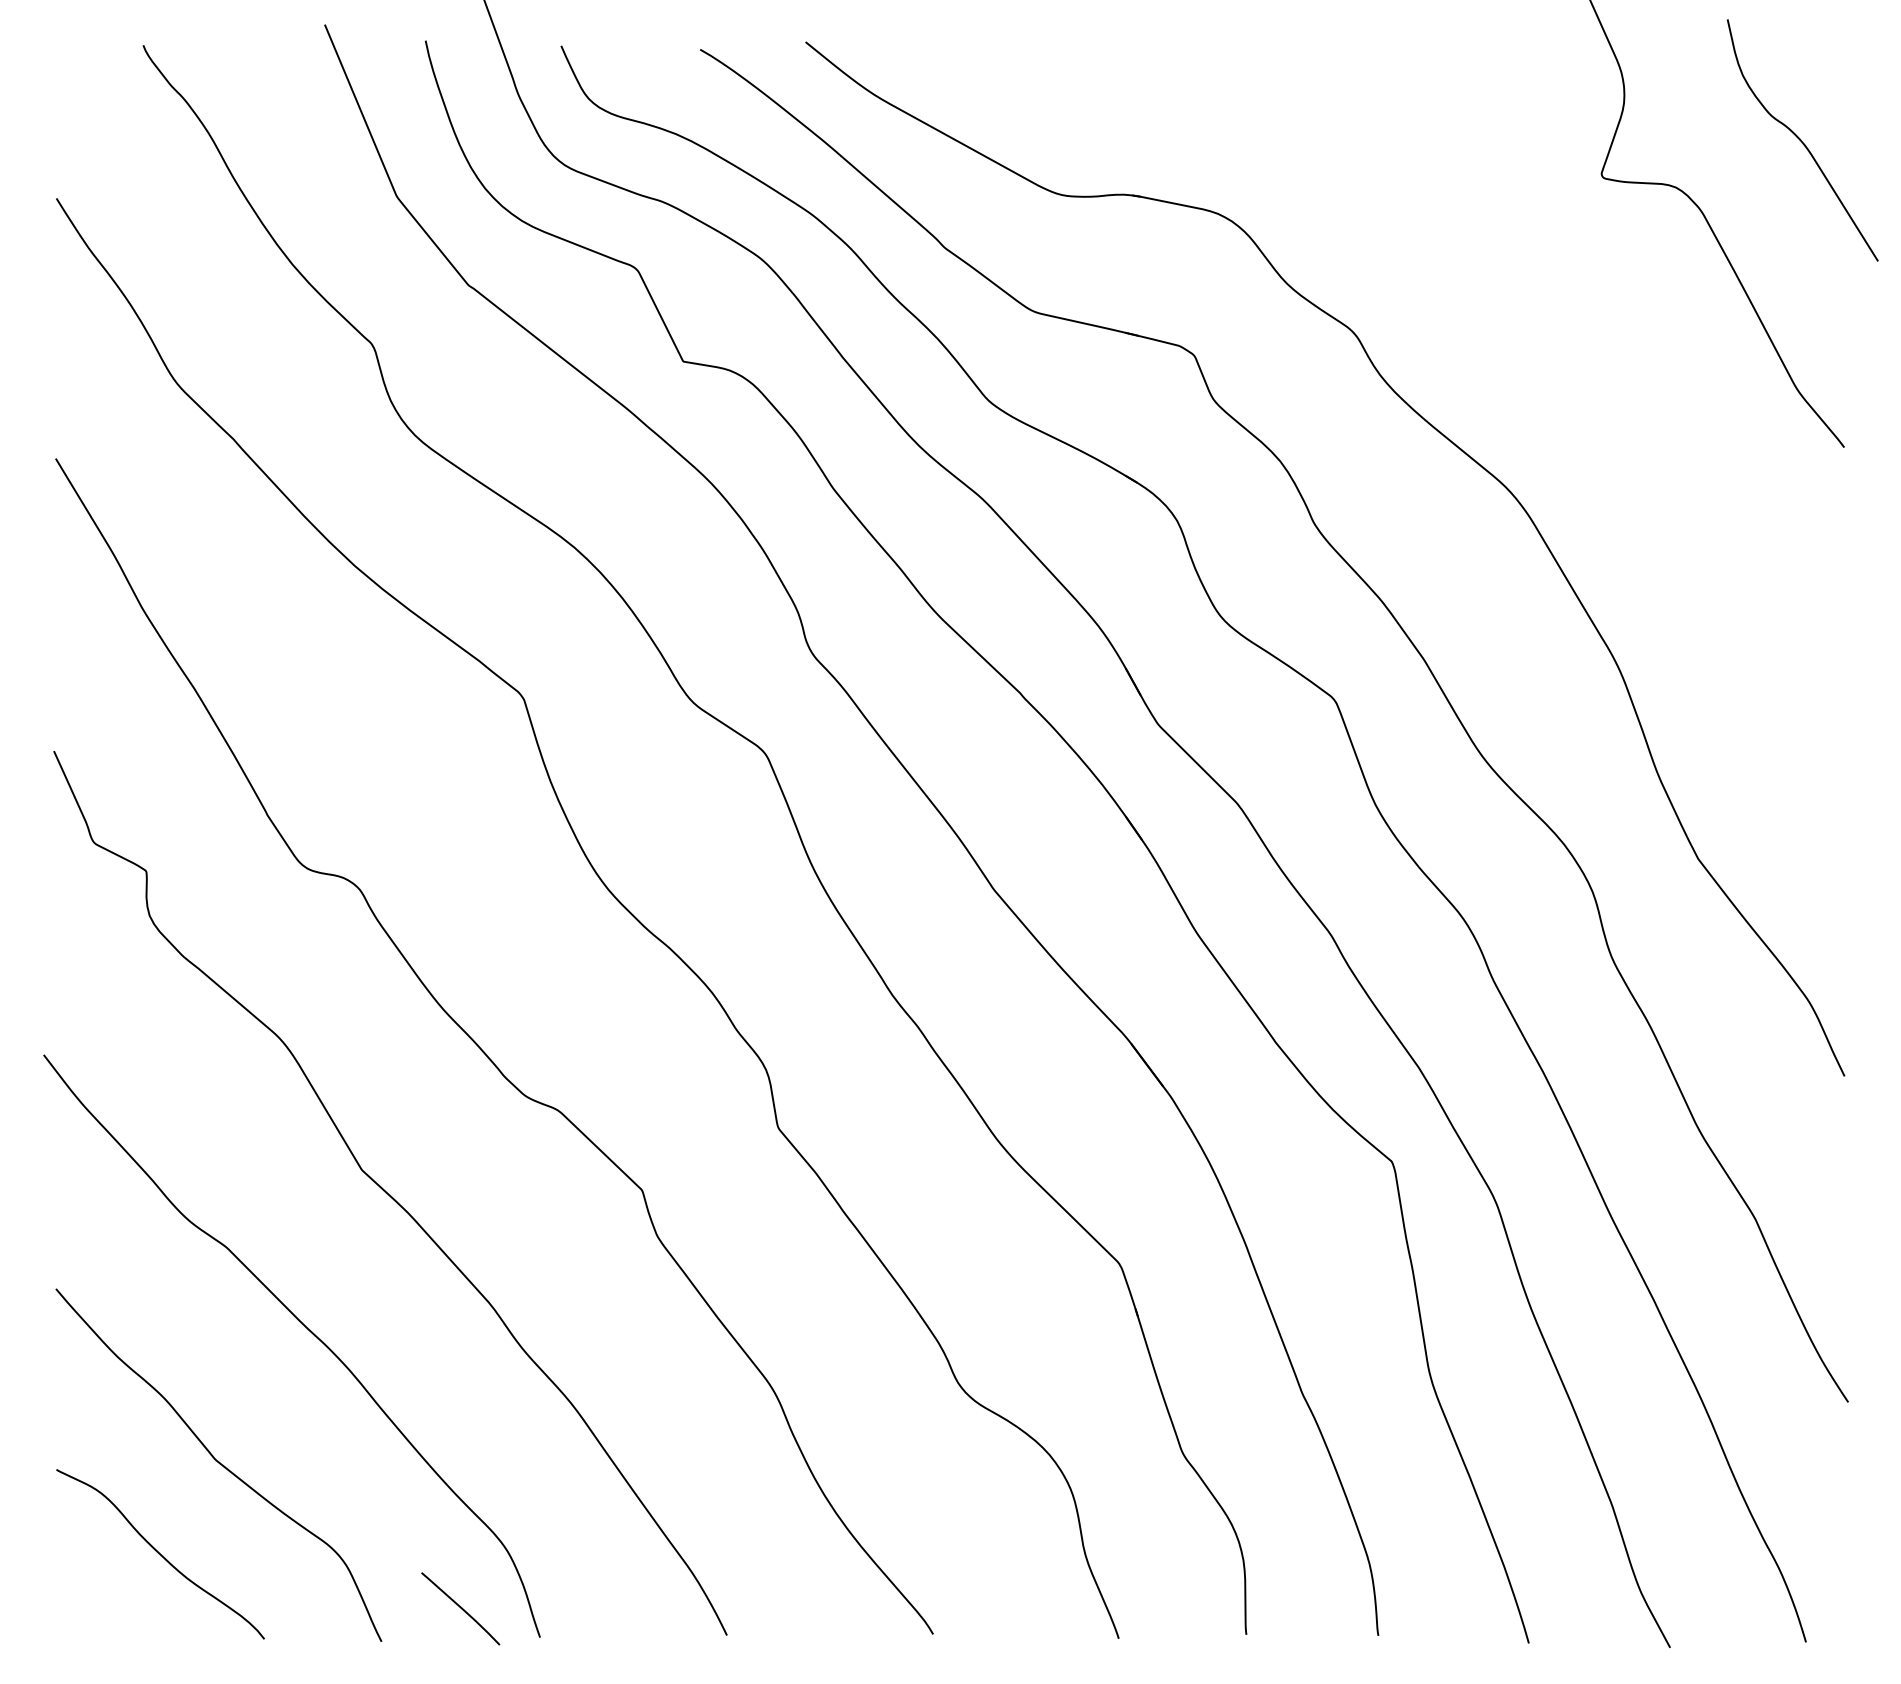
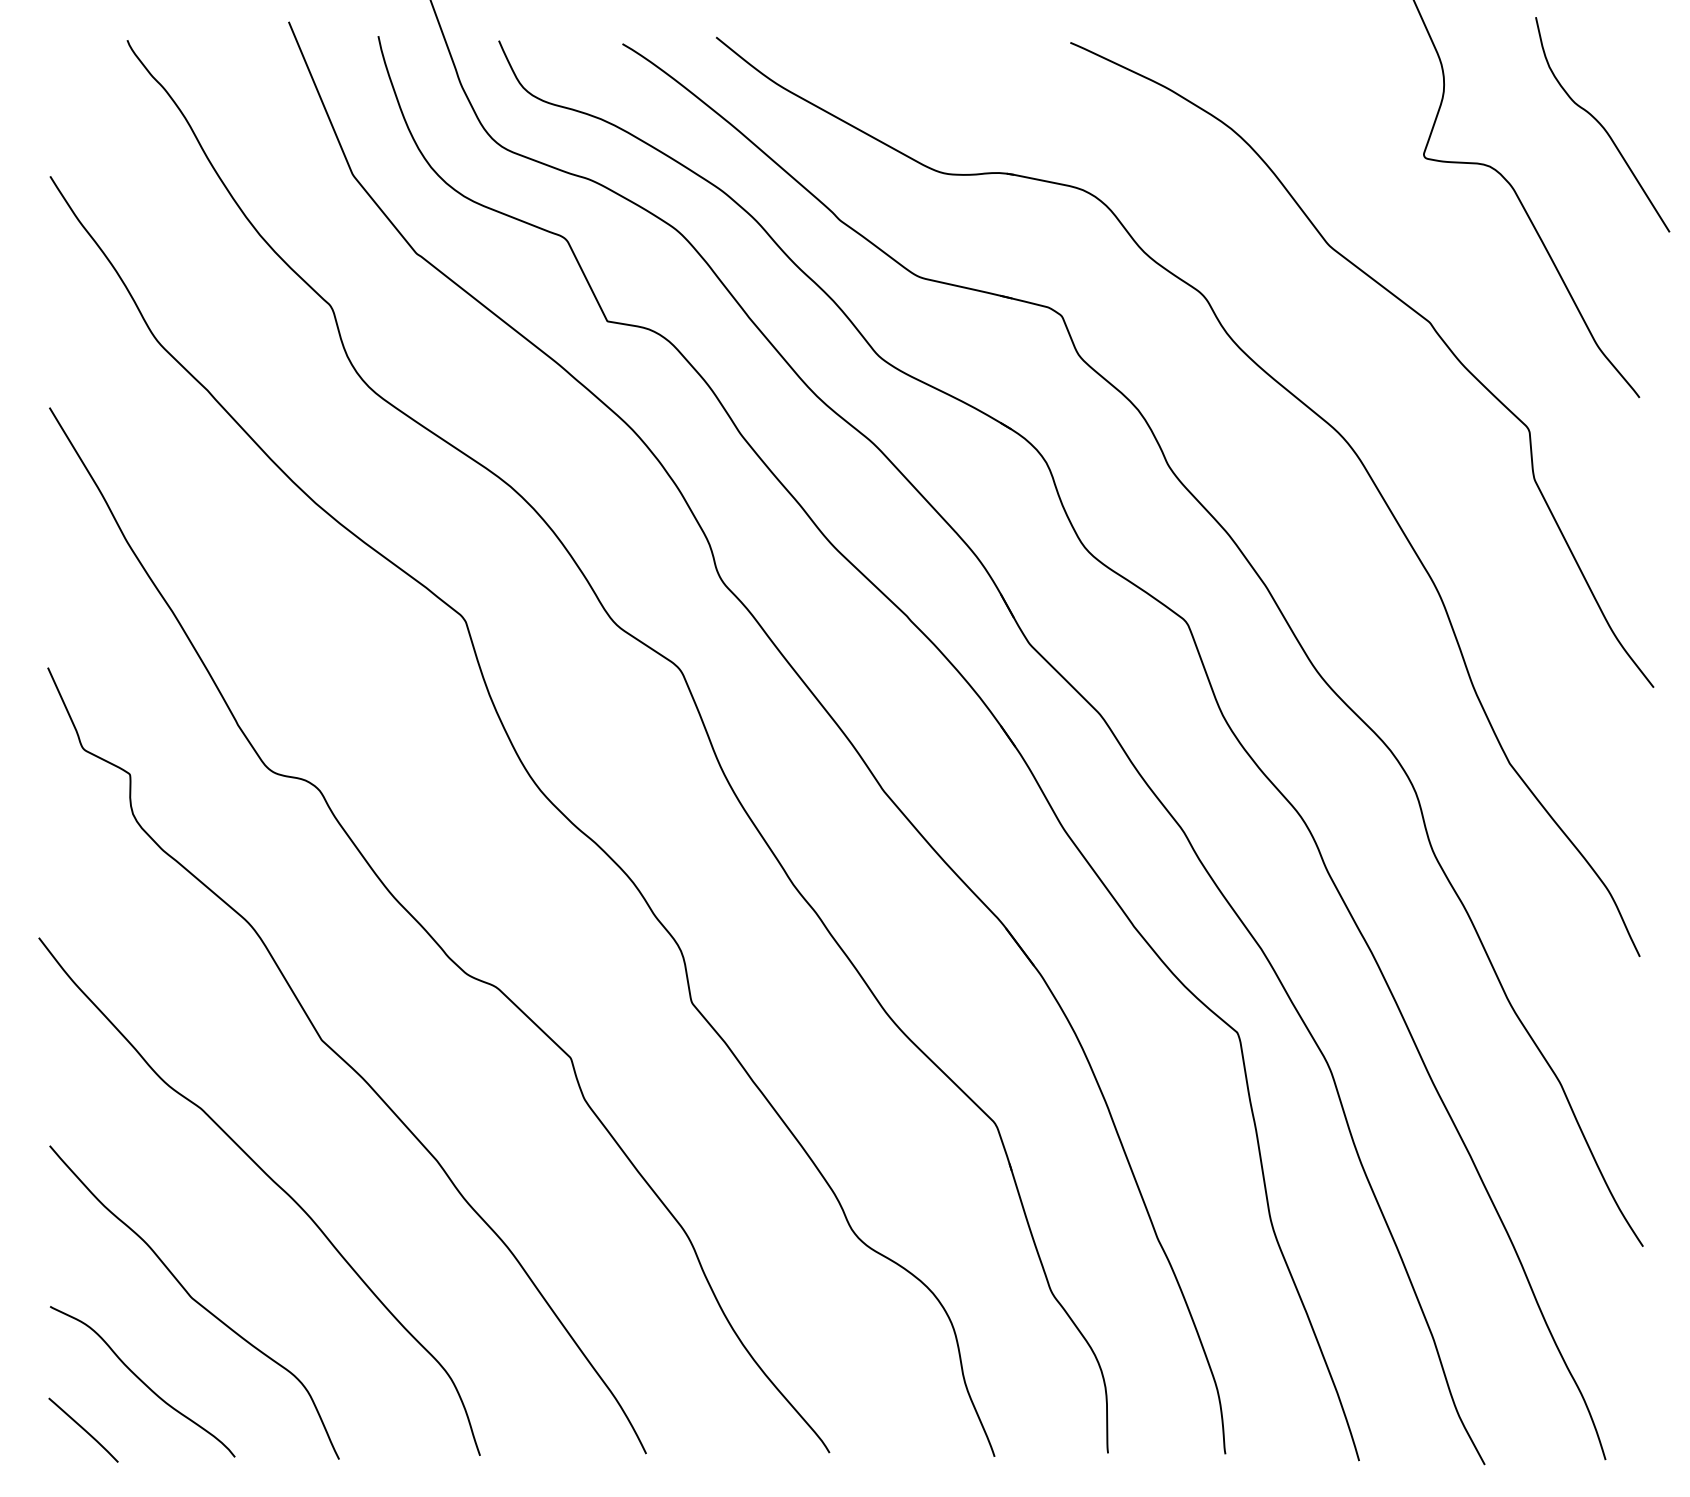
curve: (1580, 343) -> (1405, 305), added
curve: (460, 1607) -> (83, 1429), moved

